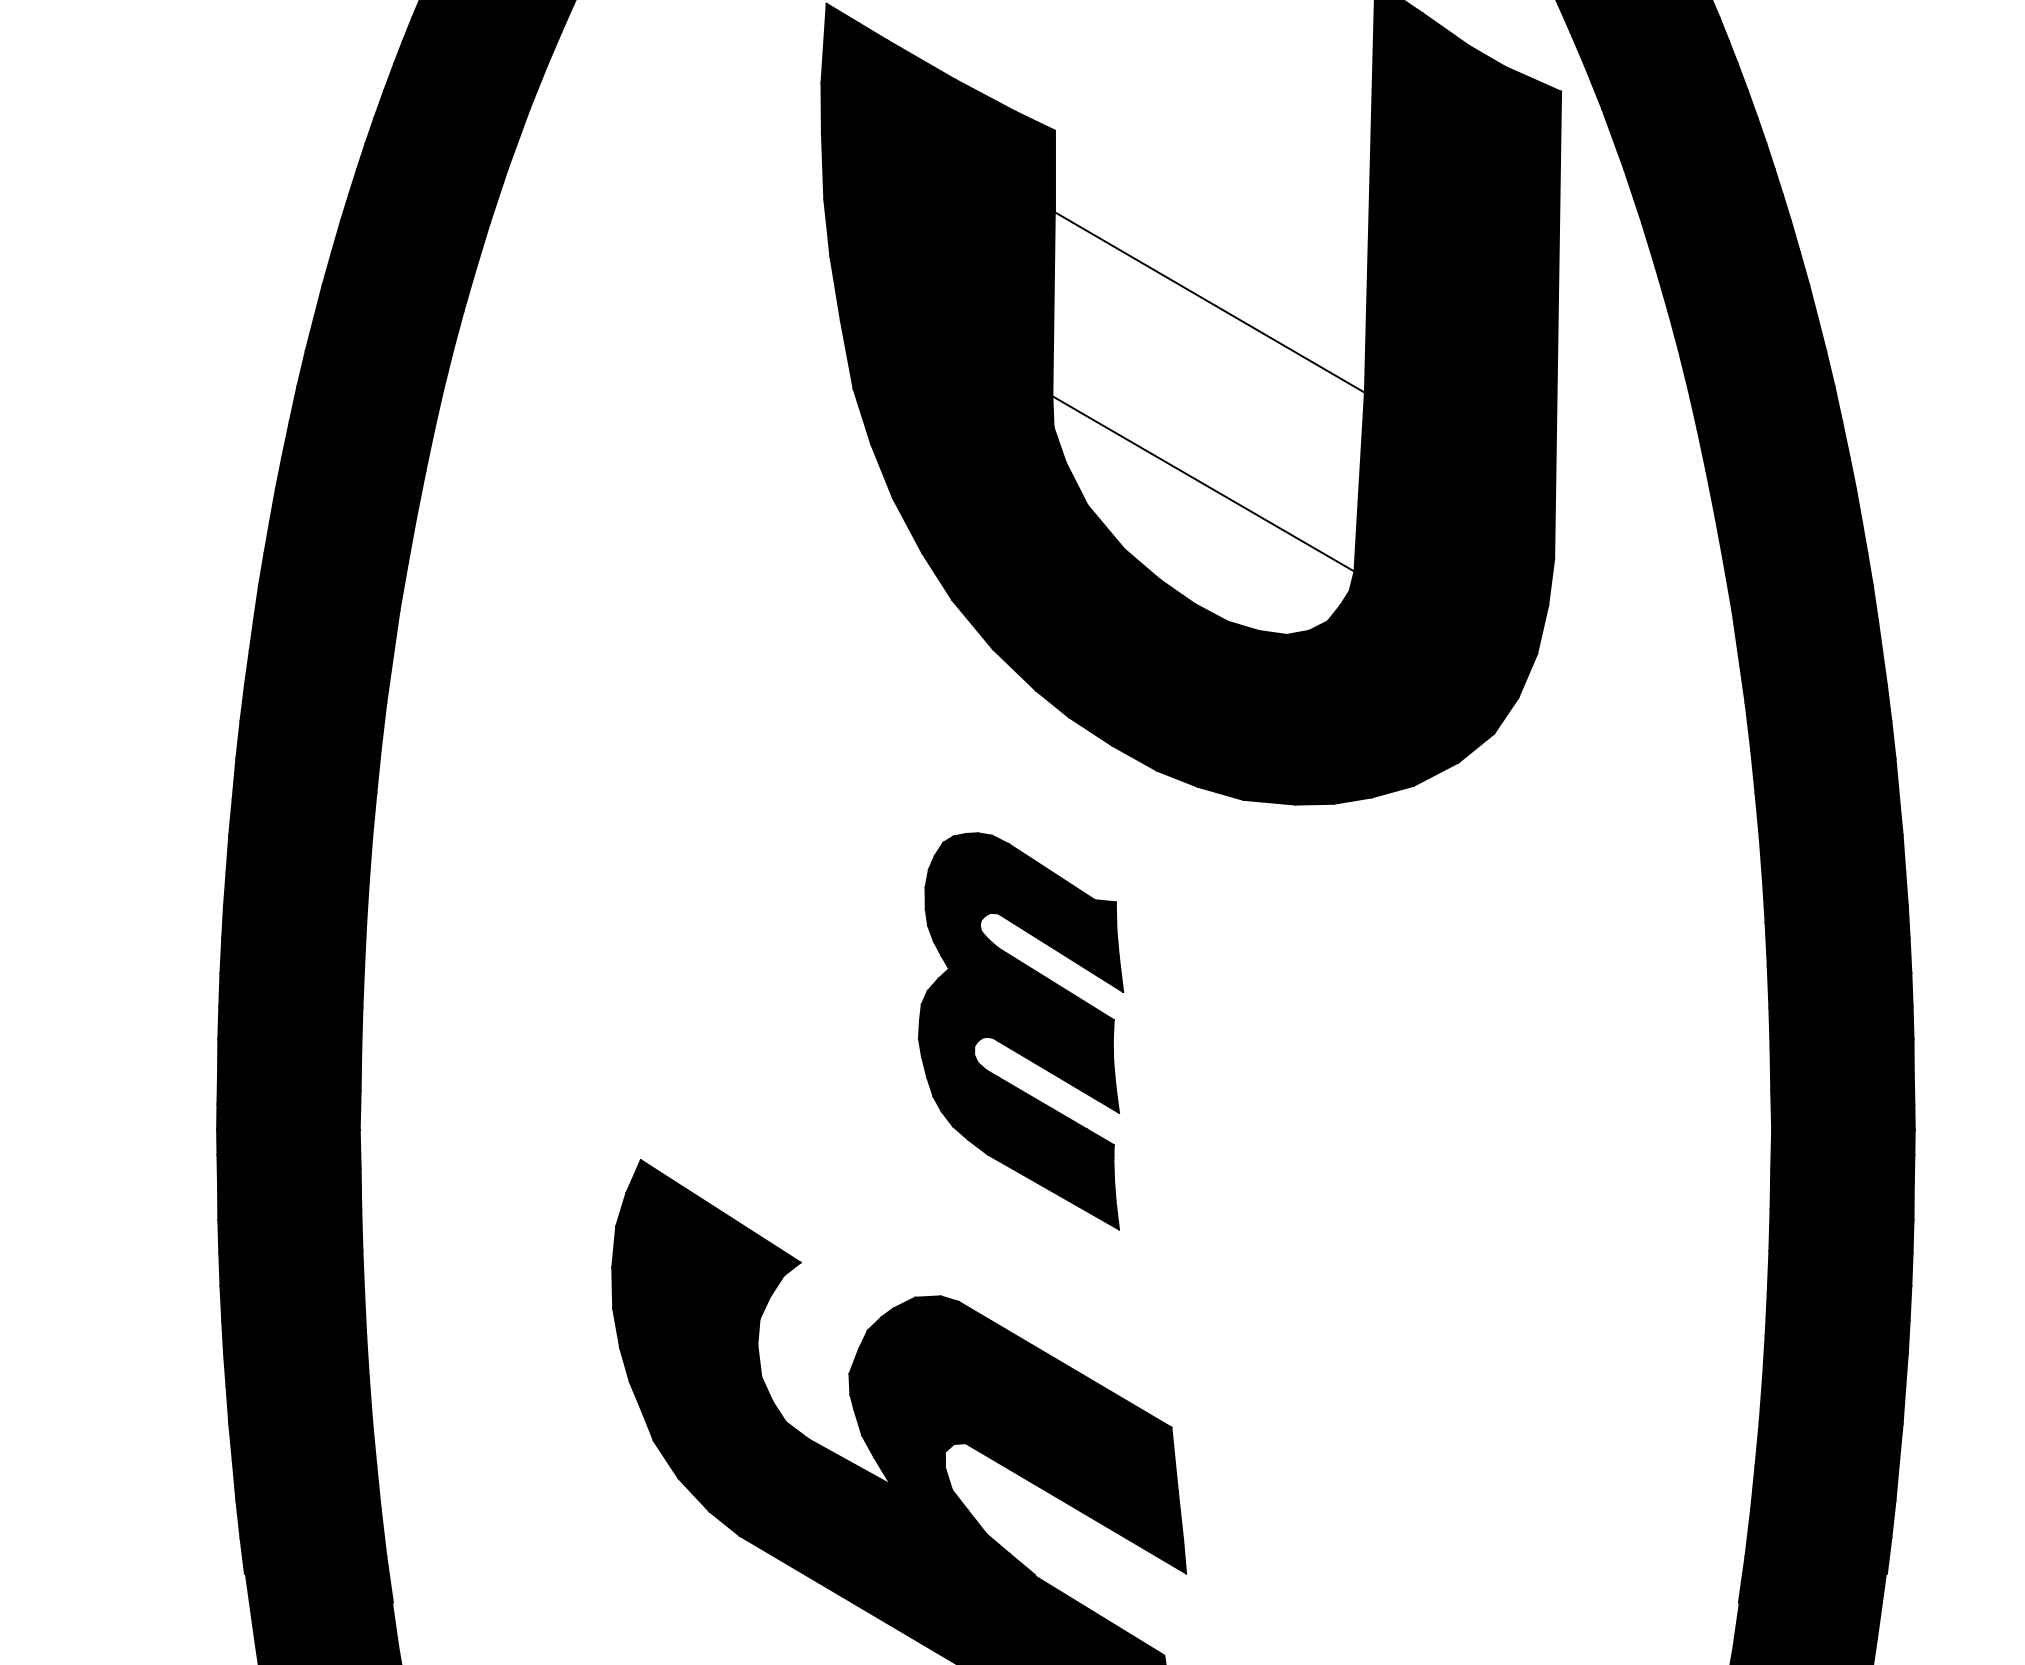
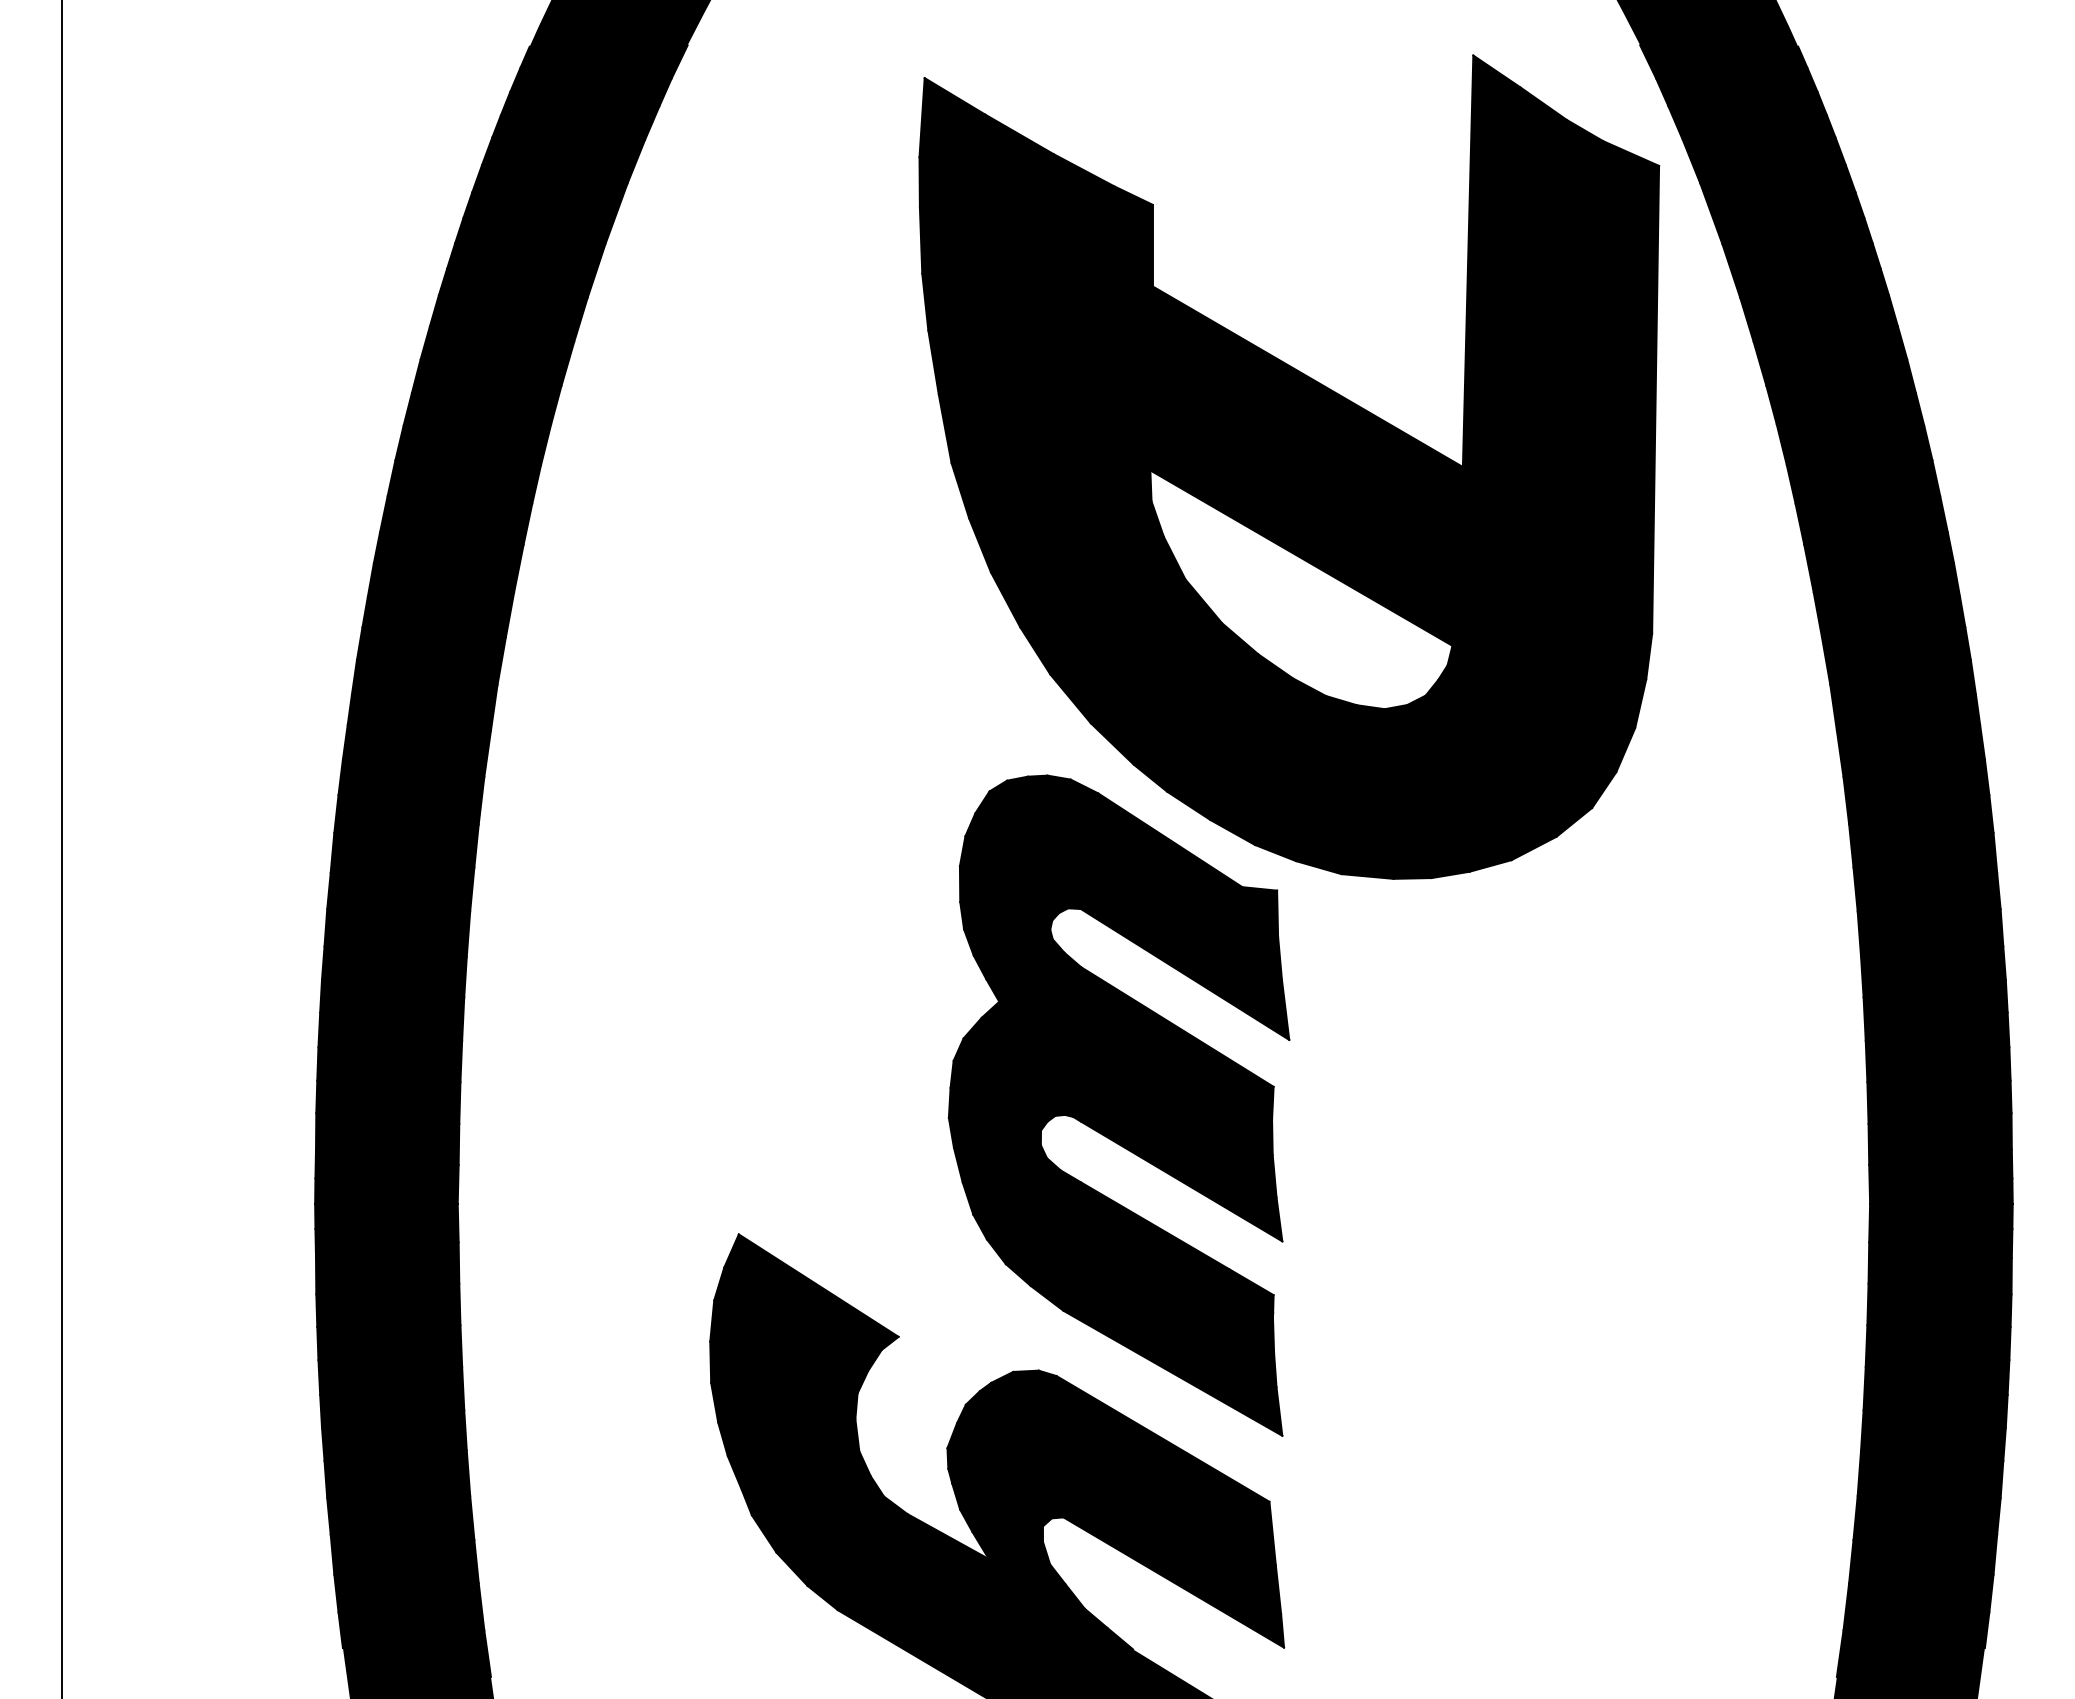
fill: (1208, 391) -> (1306, 465), added
part: (1020, 1031) -> (1118, 1105), size x1.67

